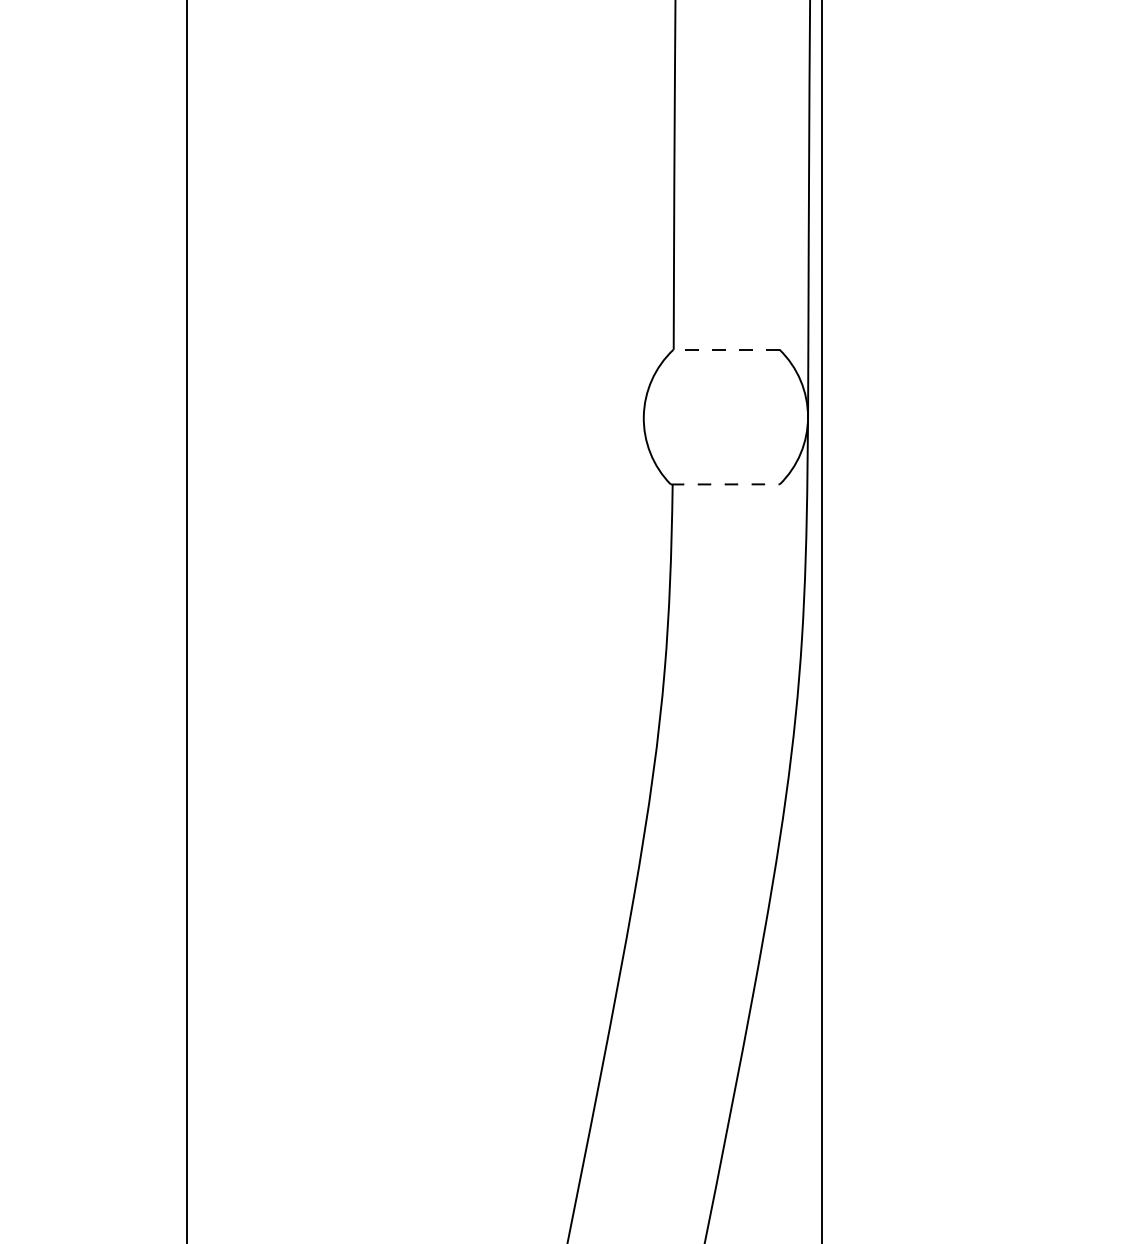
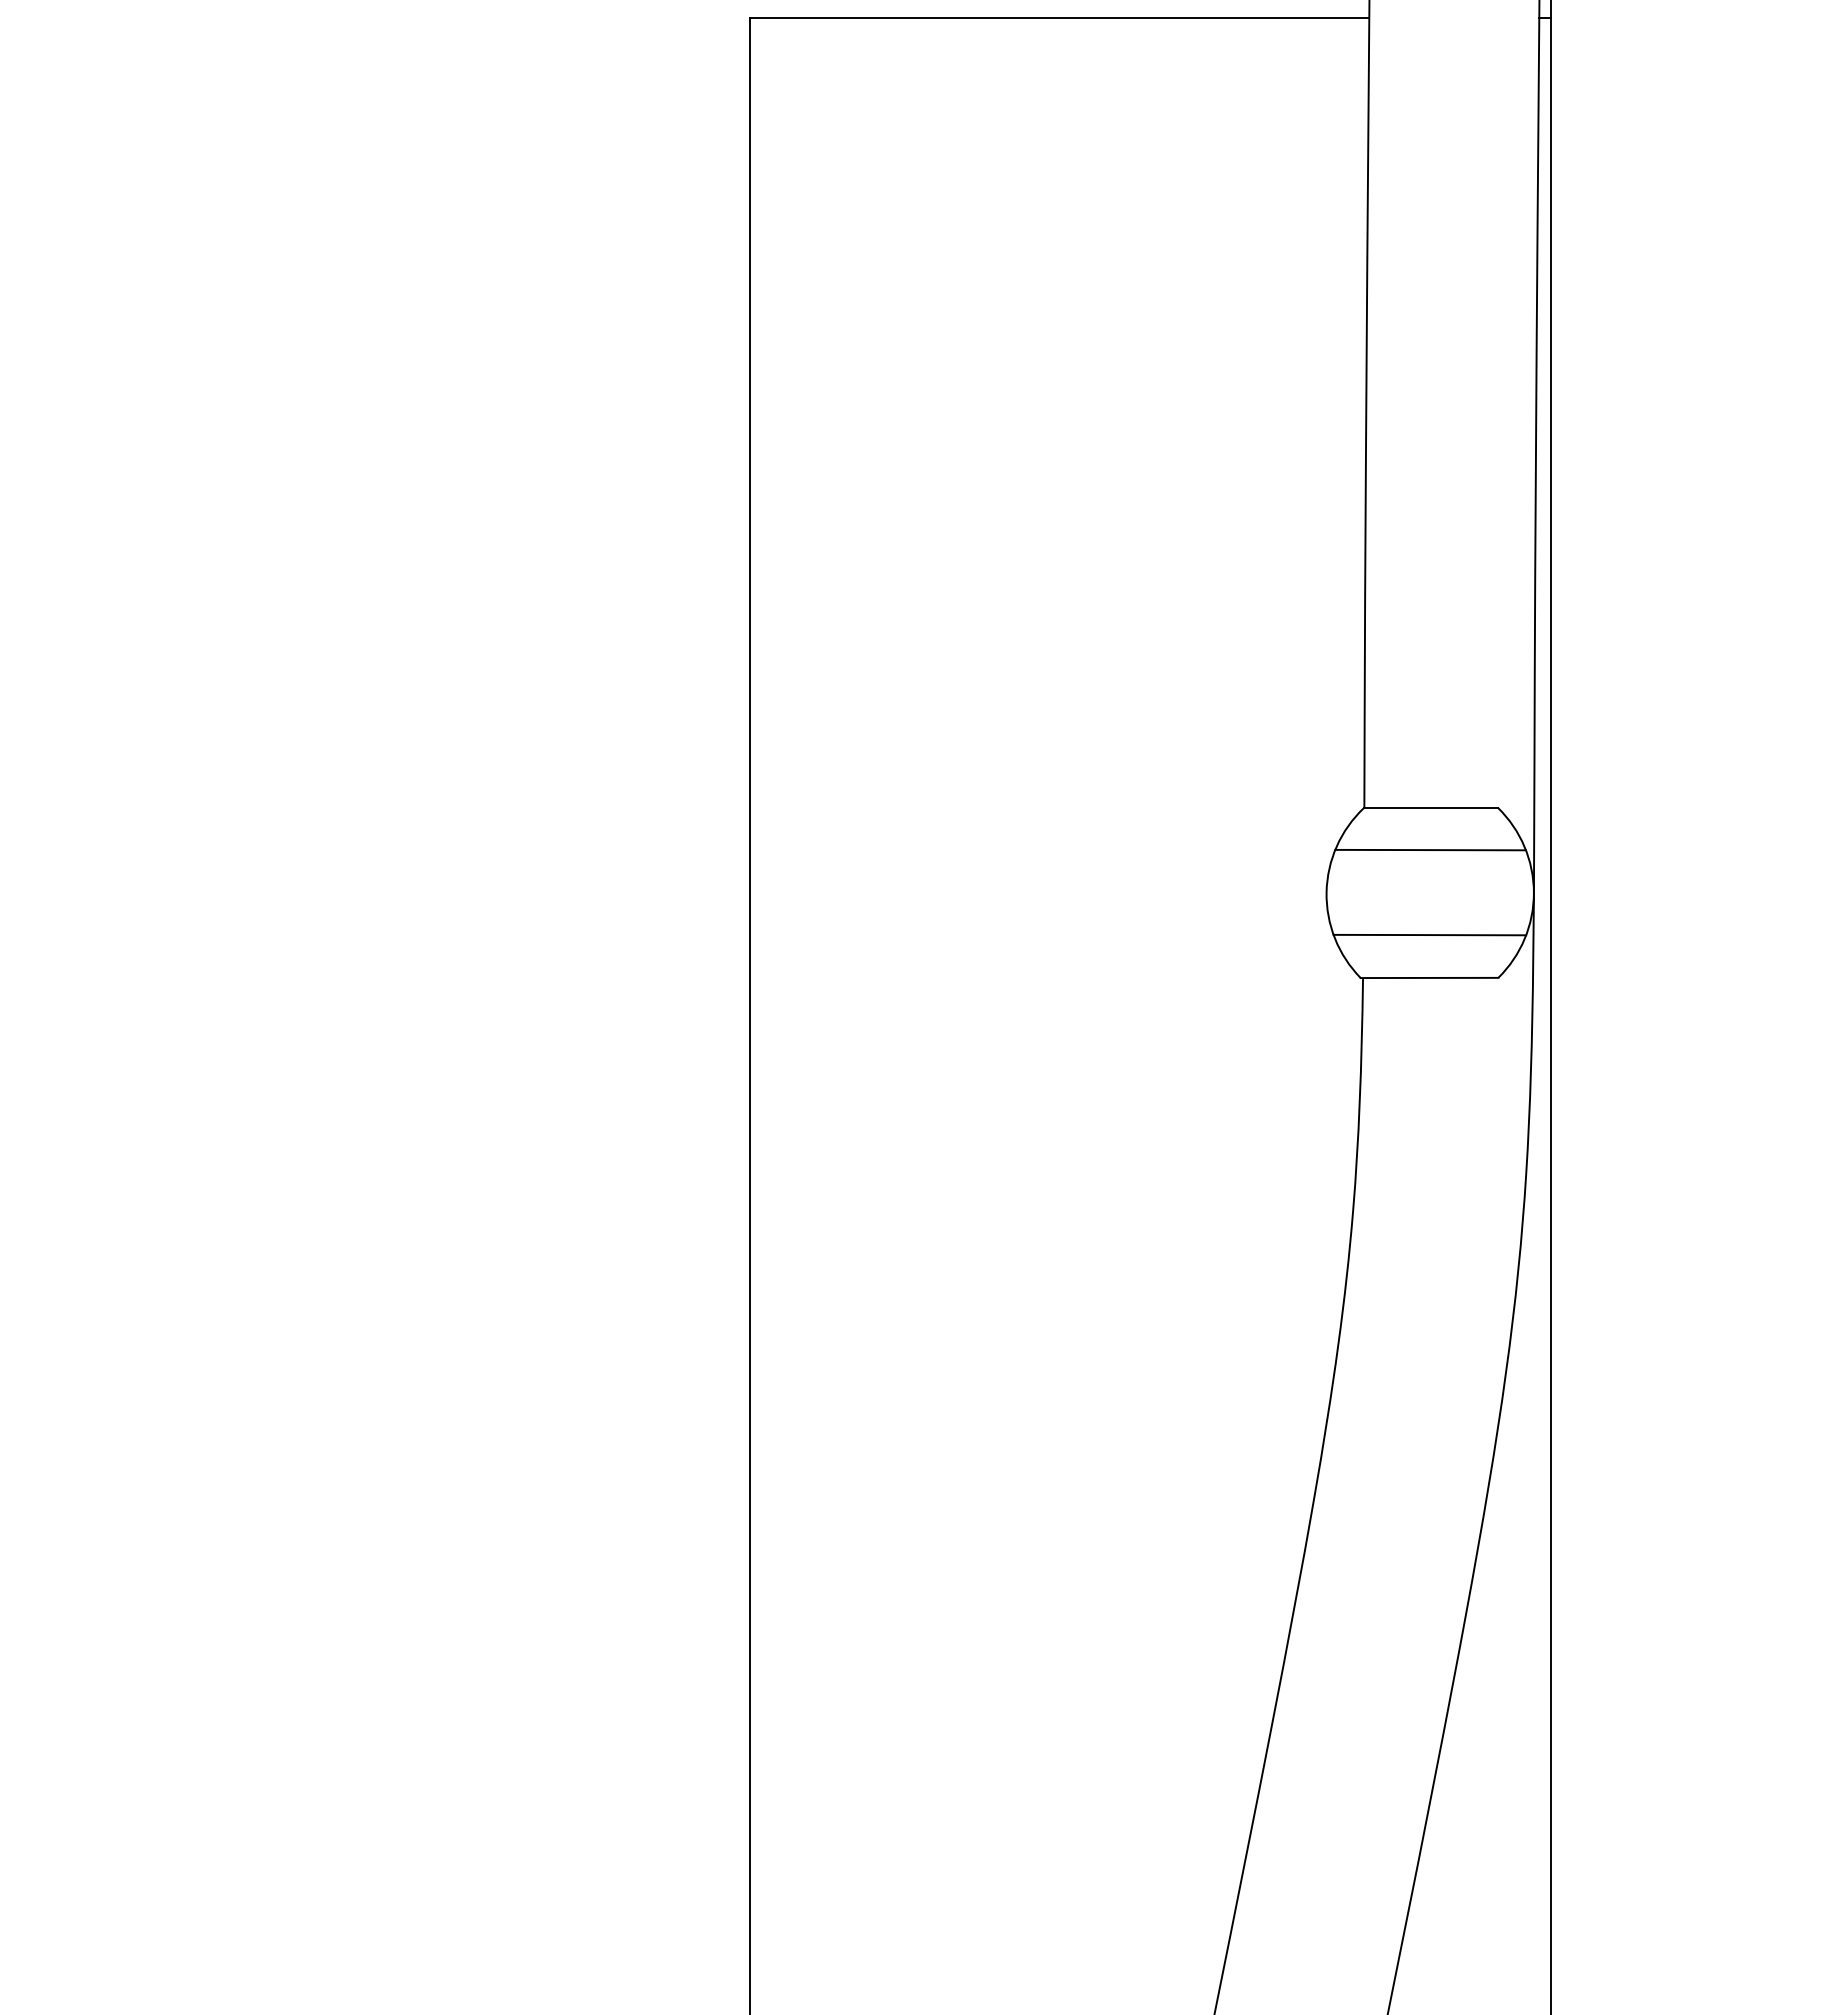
line: (726, 350) -> (1430, 808), dashed -> solid
line: (726, 382) -> (1430, 849), added
line: (725, 449) -> (1429, 934), added
line: (725, 484) -> (1429, 977), dashed -> solid

